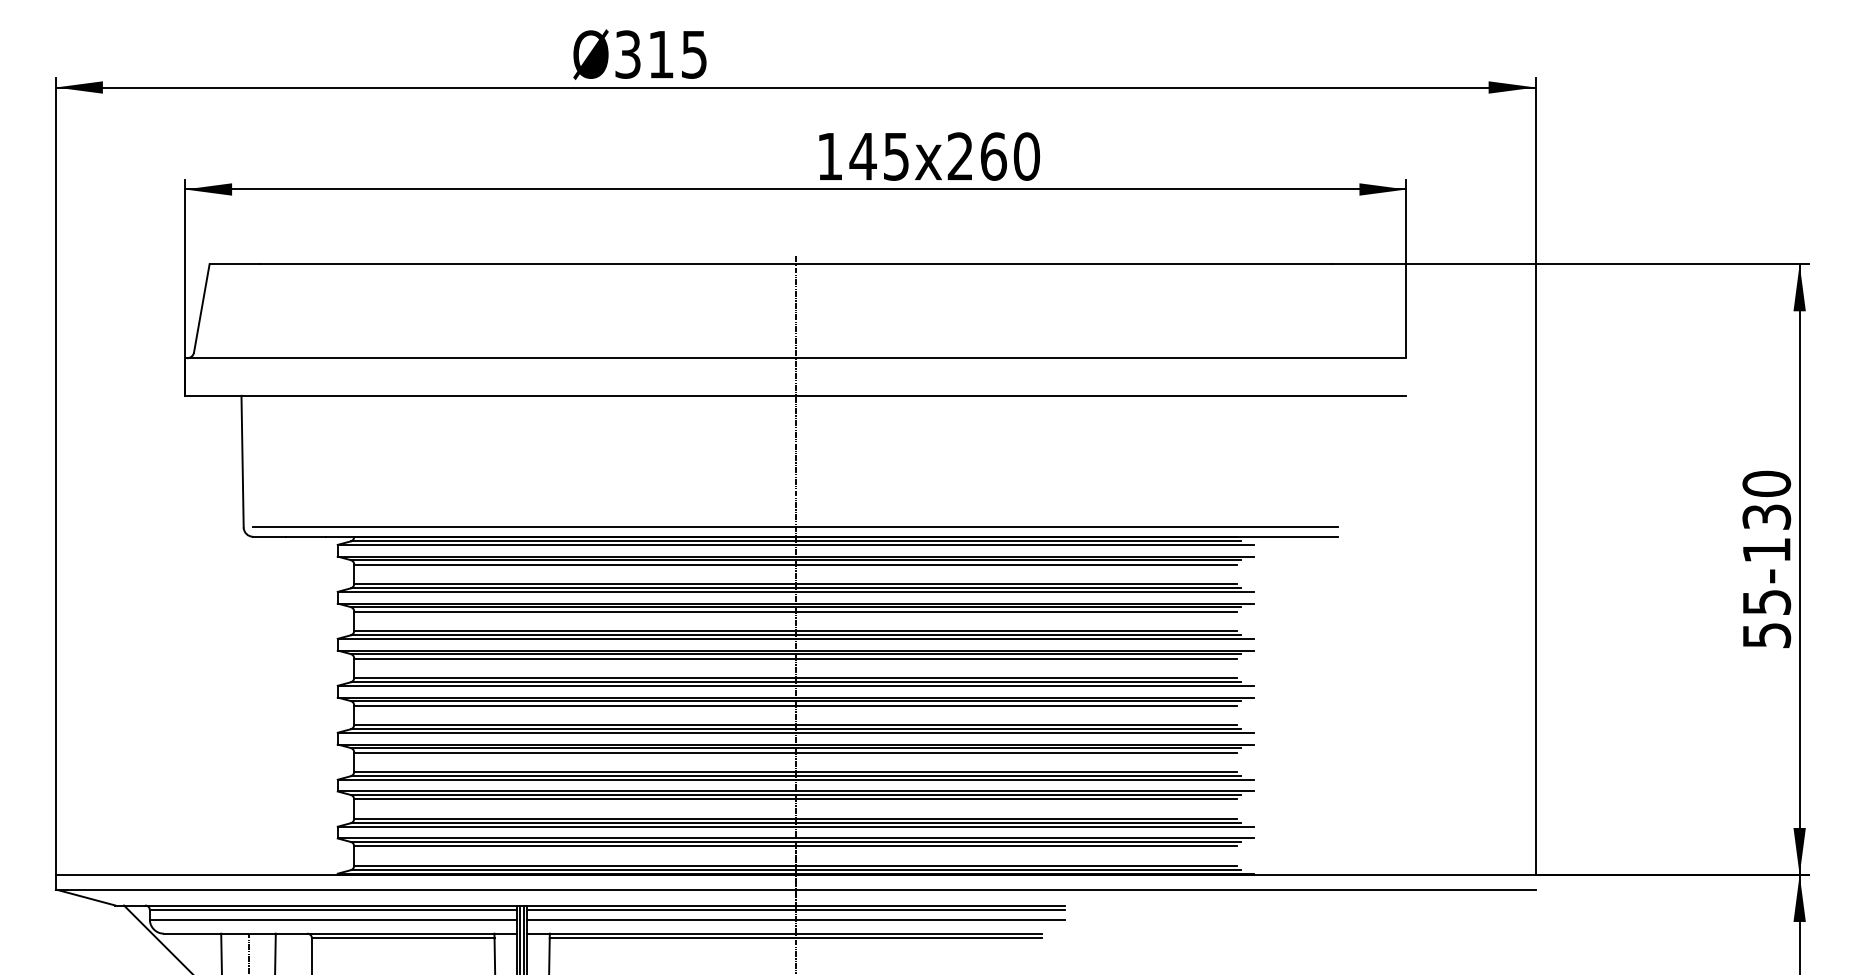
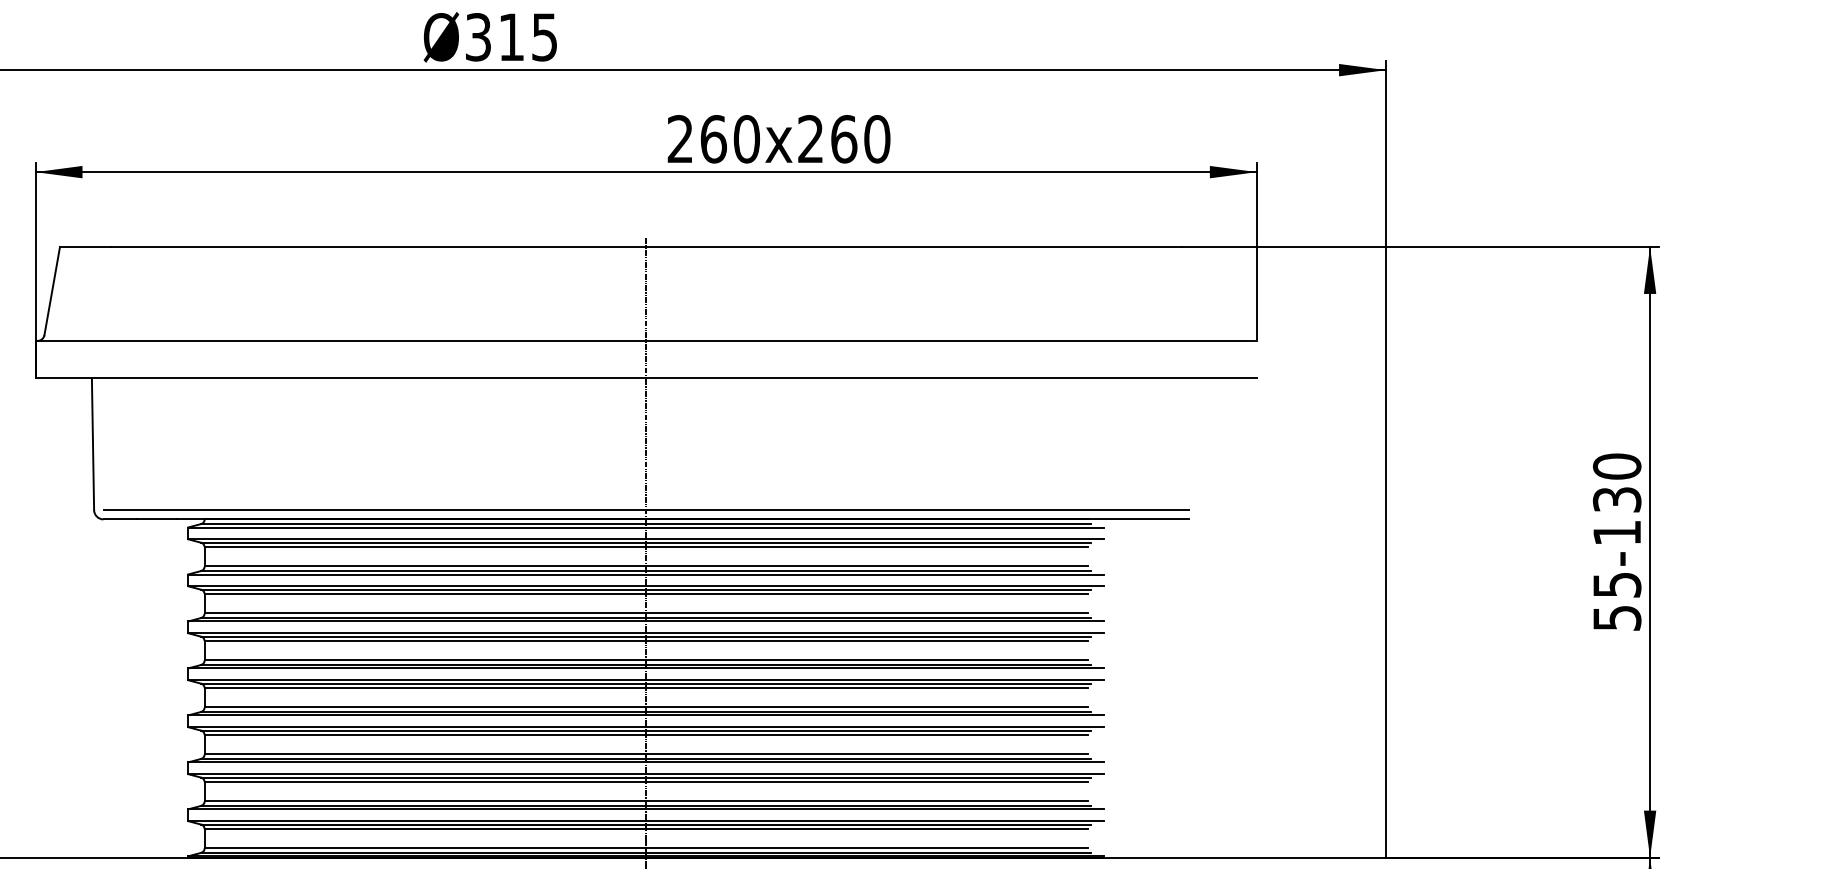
text: (863, 156) -> (713, 139), 145 -> 260

